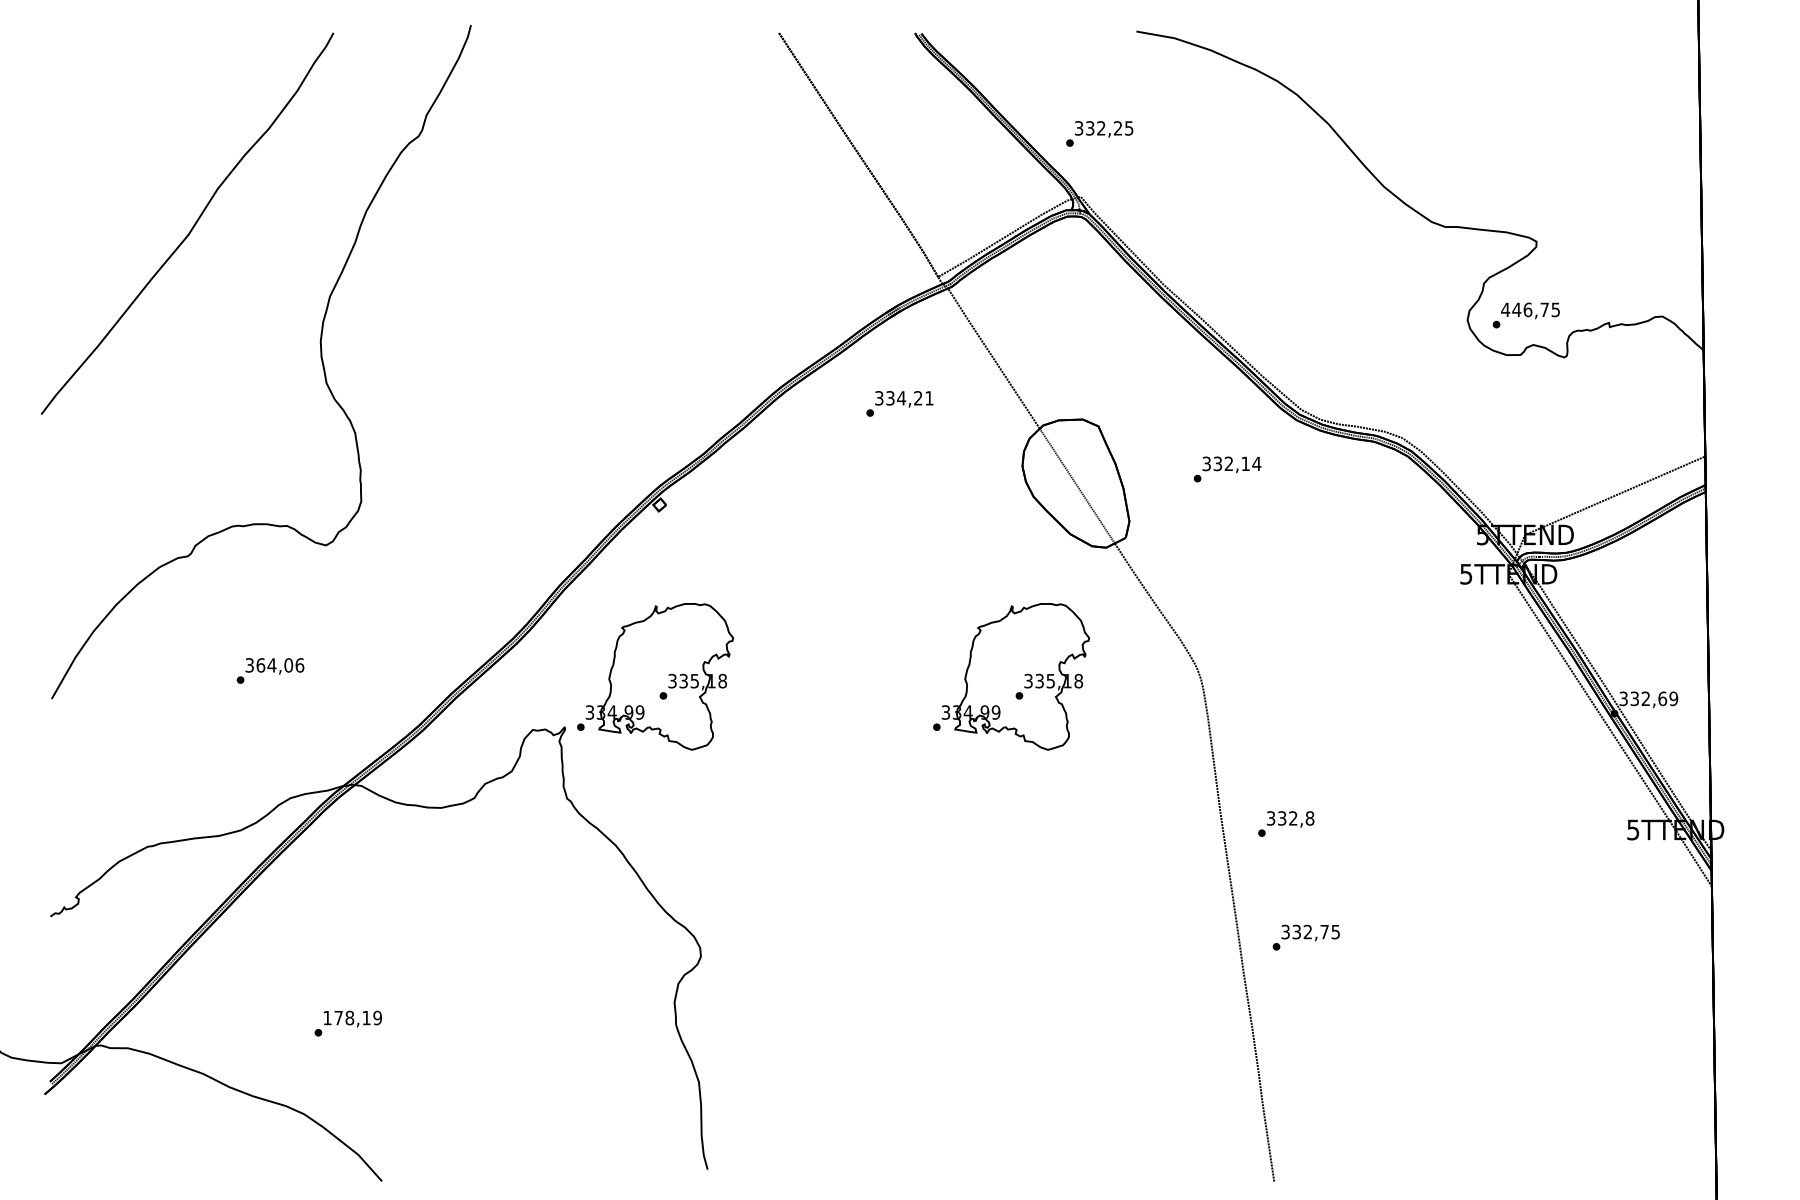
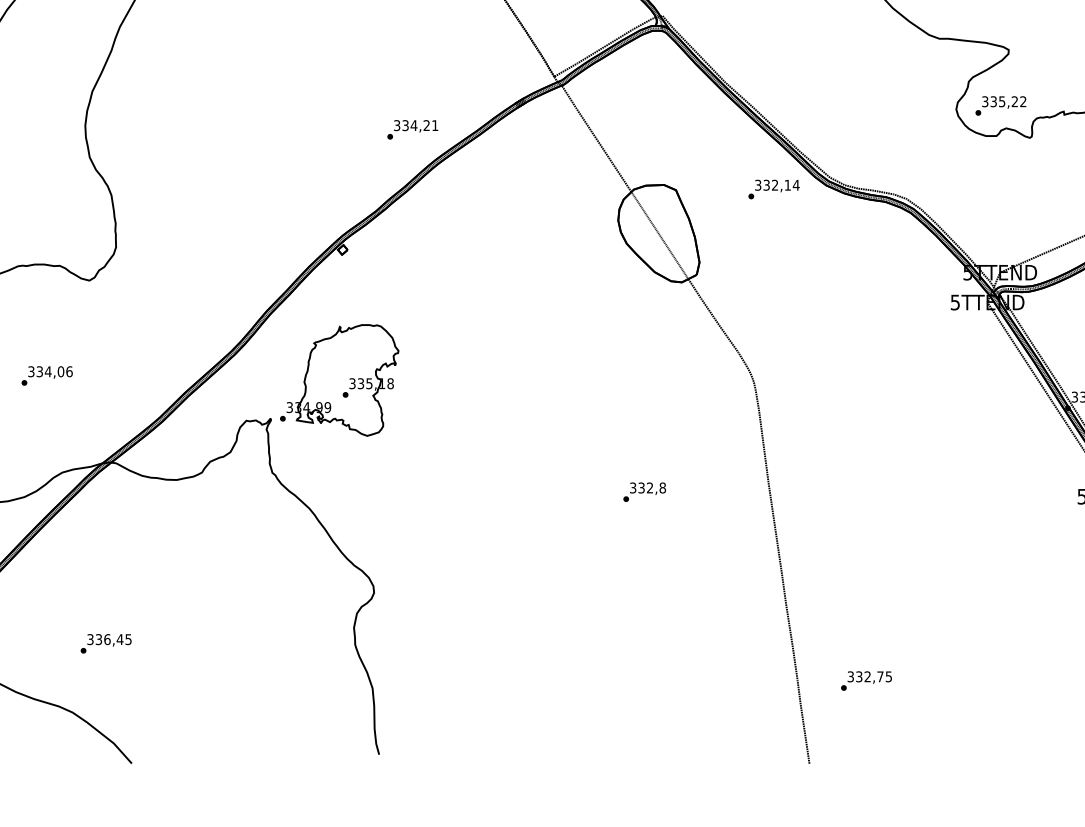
text: (1530, 309) -> (1004, 101), 446,75 -> 335,22
text: (899, 403) -> (412, 129), moved
text: (1227, 469) -> (774, 189), moved
text: (260, 665) -> (39, 371), 364,06 -> 334,06
part: (1011, 676) -> (609, 380), removed
text: (1286, 823) -> (644, 491), moved
text: (1305, 937) -> (865, 680), moved
text: (352, 1017) -> (109, 639), 178,19 -> 336,45

